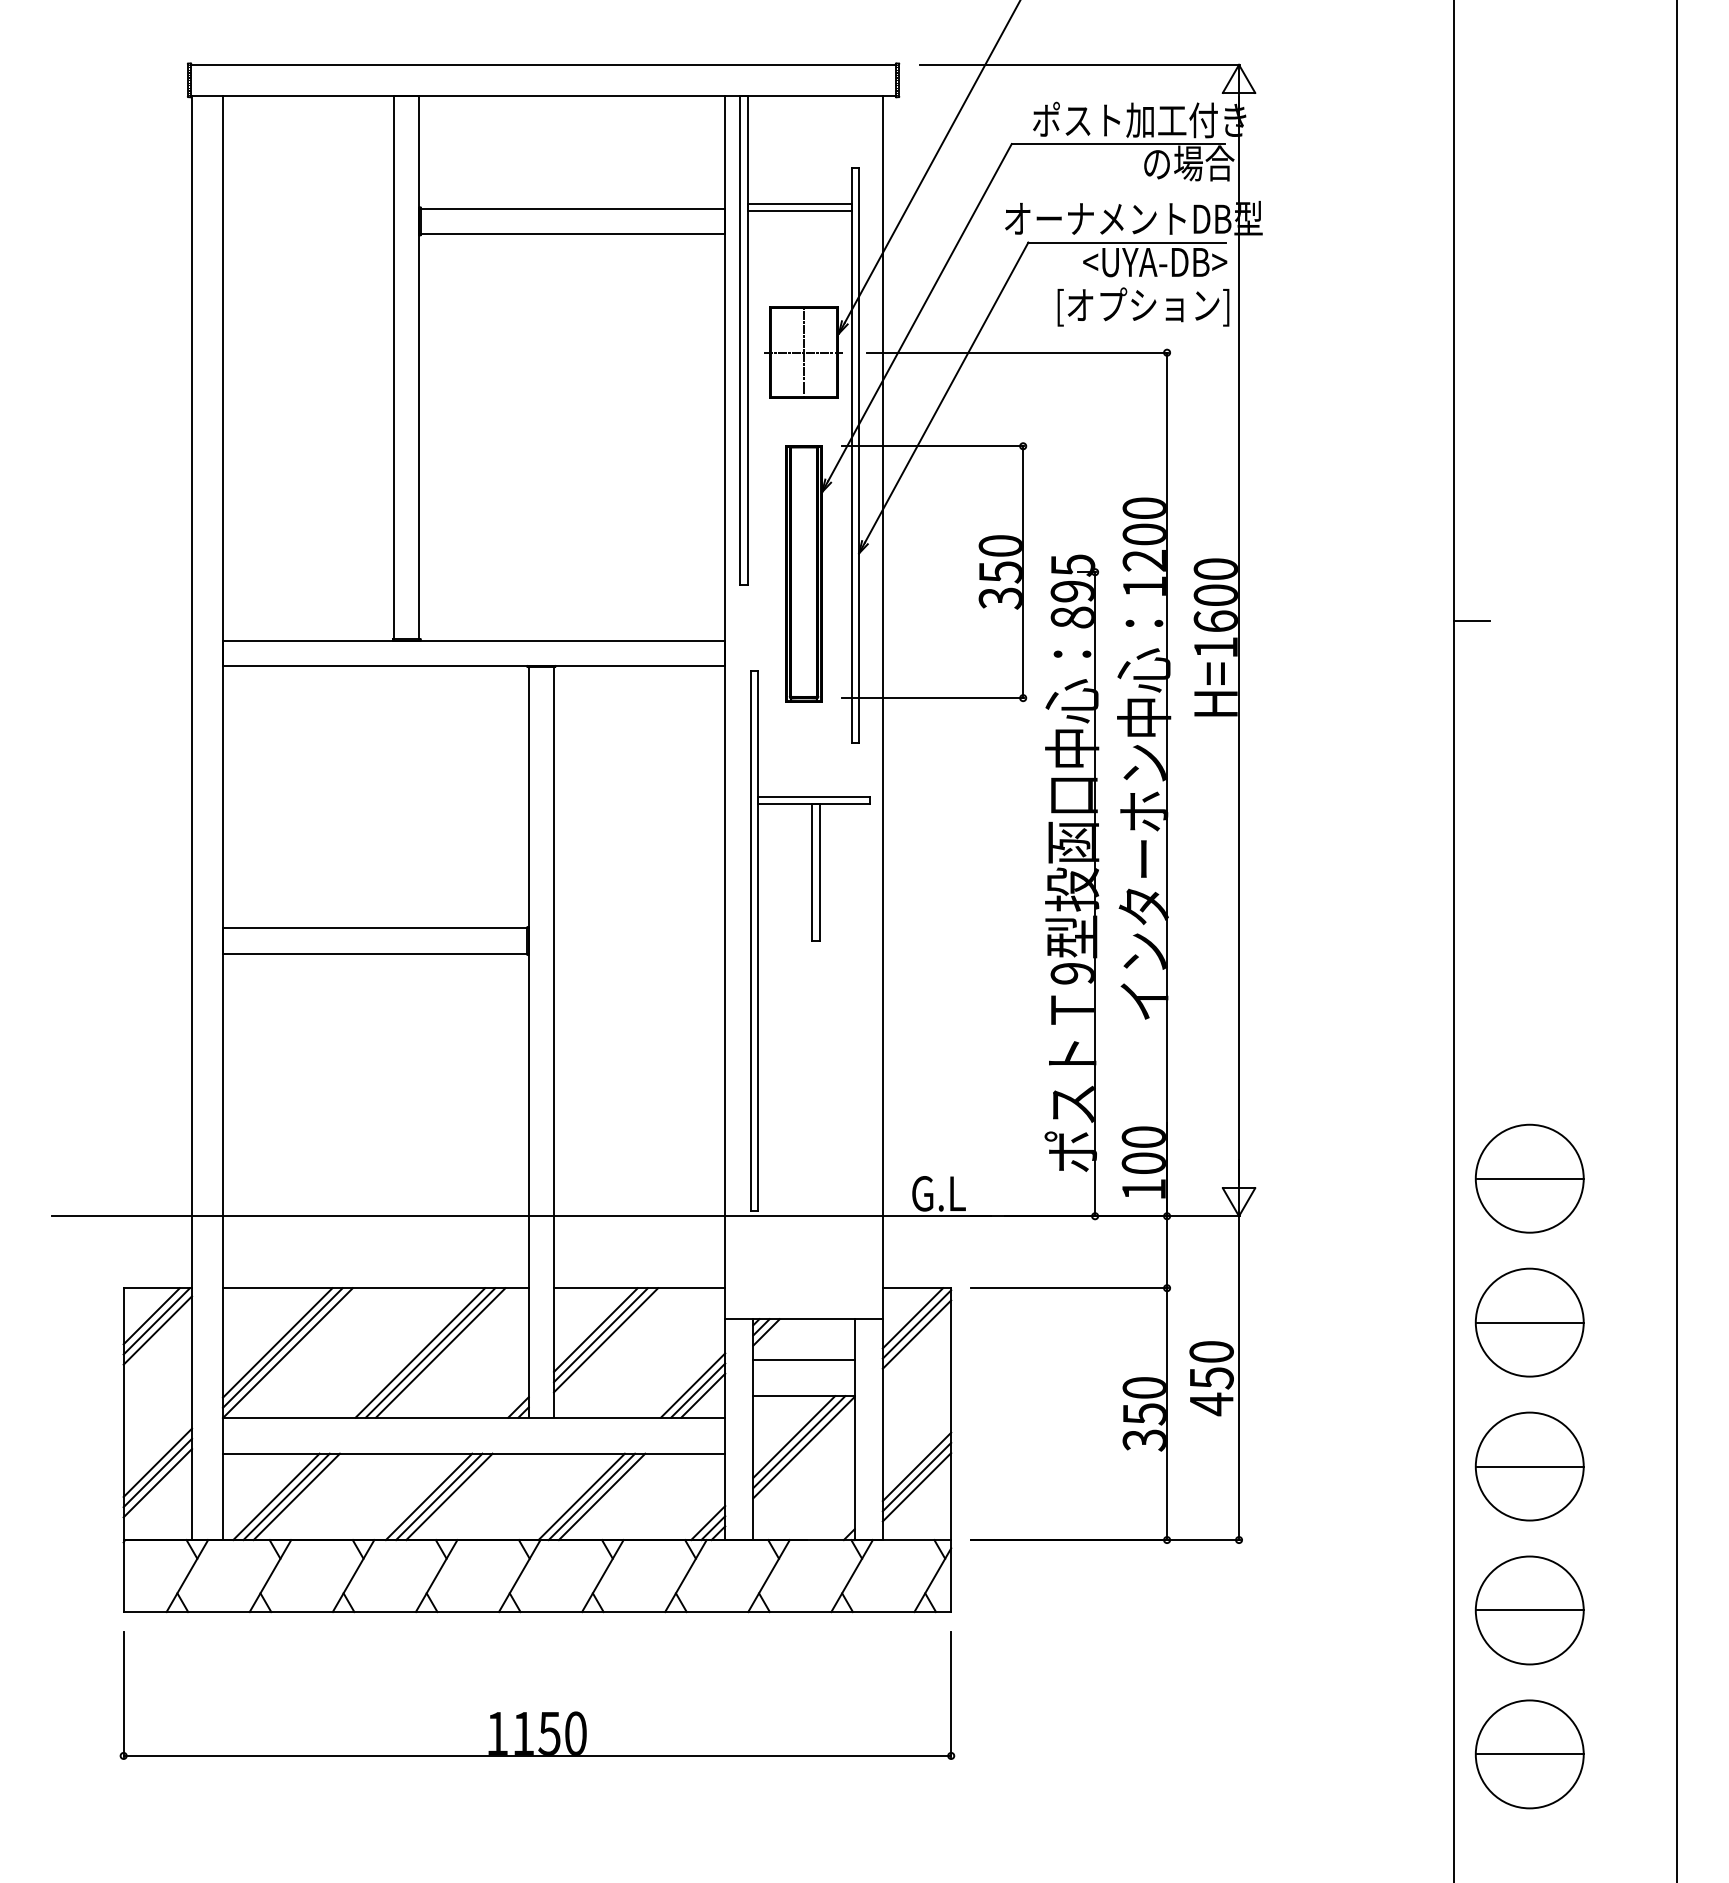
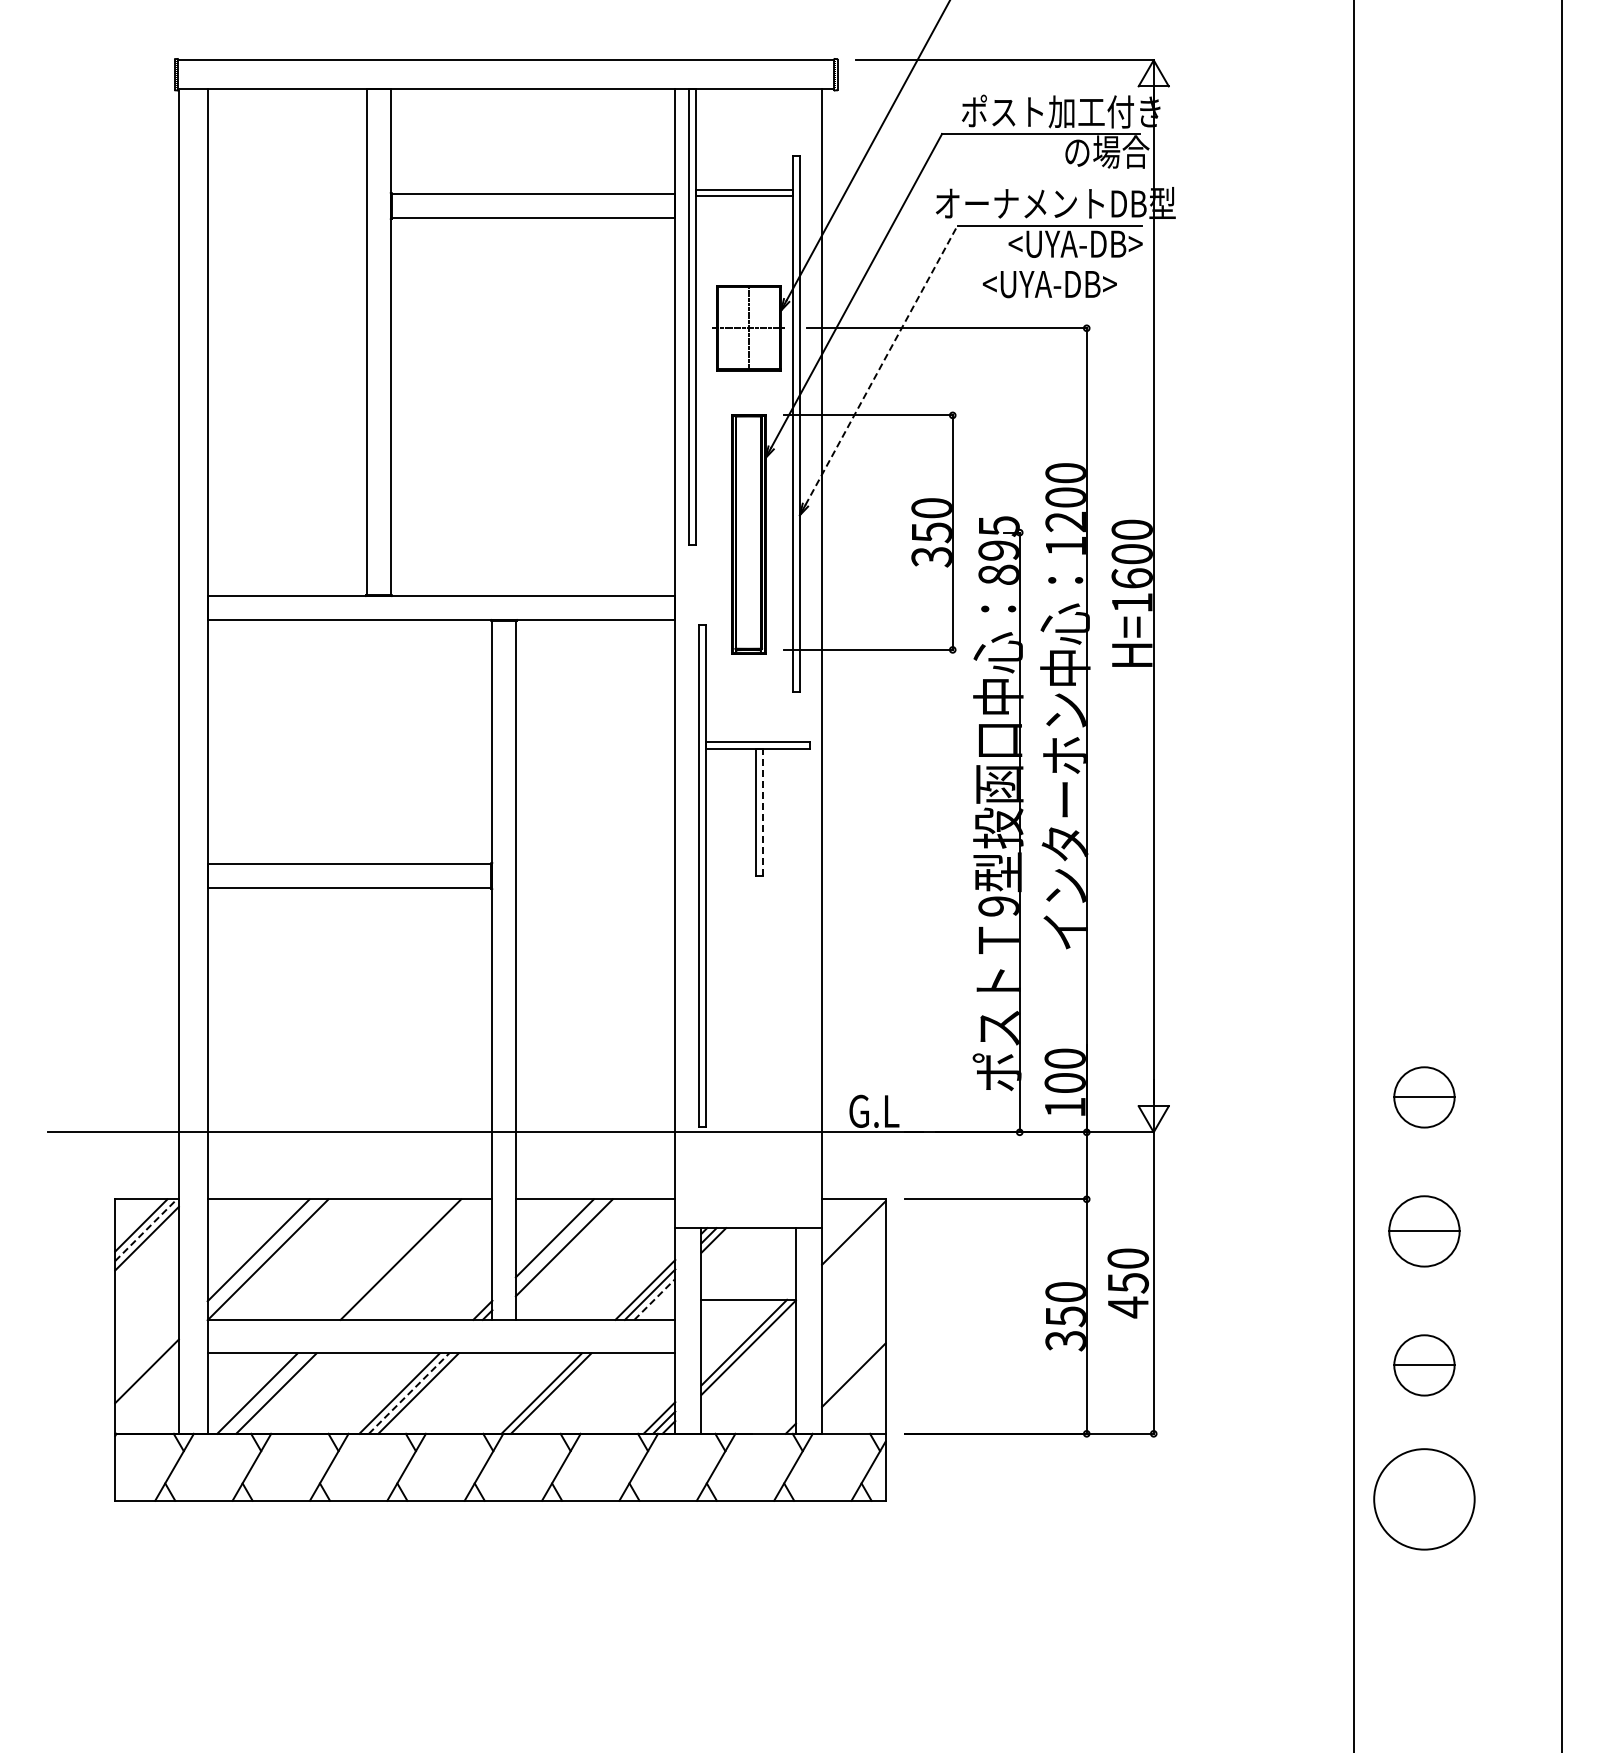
text: (1142, 306) -> (1063, 285), [オプション] -> <UYA-DB>
line: (946, 392) -> (881, 365), solid -> dashed
line: (1471, 621) -> (1370, 578), removed
line: (819, 872) -> (763, 812), solid -> dashed
part: (1529, 1178) -> (1424, 1097), size x0.6
line: (913, 1318) -> (850, 1227), removed
line: (157, 1321) -> (146, 1230), solid -> dashed
part: (1529, 1322) -> (1424, 1231), size x0.7
line: (600, 1334) -> (559, 1242), removed
line: (916, 1334) -> (853, 1242), removed
line: (282, 1347) -> (263, 1254), removed
line: (420, 1352) -> (391, 1259), removed
line: (440, 1352) -> (410, 1259), removed
line: (803, 1360) -> (748, 1266), removed
line: (702, 1395) -> (654, 1299), solid -> dashed
line: (794, 1436) -> (739, 1337), removed
line: (157, 1462) -> (146, 1361), removed
line: (916, 1466) -> (853, 1365), removed
part: (1529, 1466) -> (1424, 1365), size x0.6
line: (157, 1482) -> (146, 1380), removed
line: (916, 1487) -> (853, 1384), removed
line: (286, 1496) -> (266, 1393), removed
line: (439, 1496) -> (409, 1393), solid -> dashed
line: (601, 1496) -> (560, 1393), removed
line: (1529, 1610) -> (1424, 1499), removed
part: (541, 1712) -> (504, 1594), removed
part: (1529, 1754) -> (1424, 1633), removed

